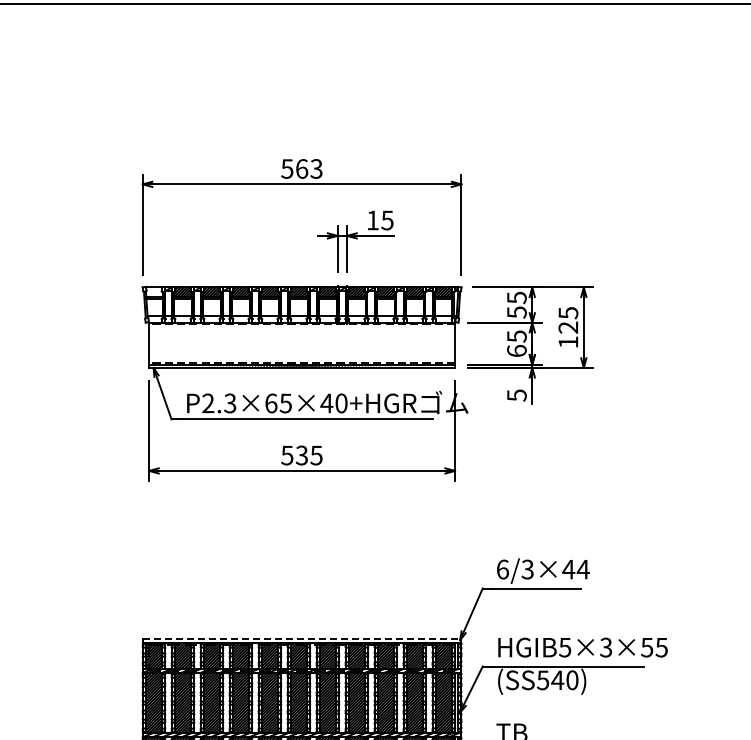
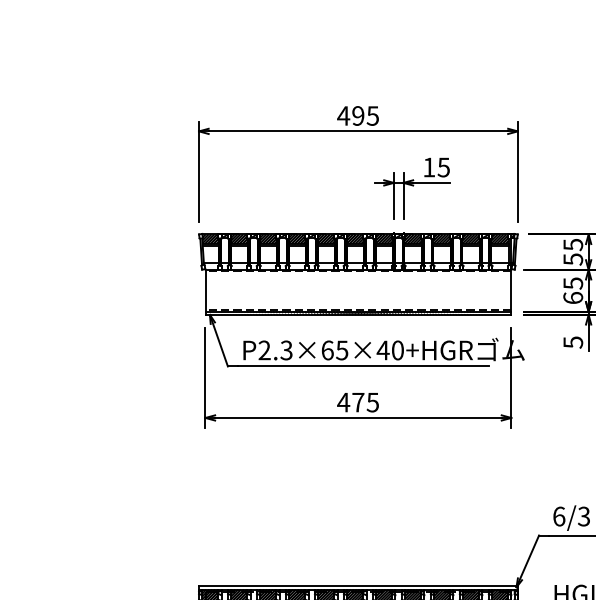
text: (301, 168) -> (357, 115), 563 -> 495
hatch: (154, 292) -> (210, 239), added
text: (294, 455) -> (350, 402), 535 -> 475
line: (302, 638) -> (358, 585), dashed -> solid

